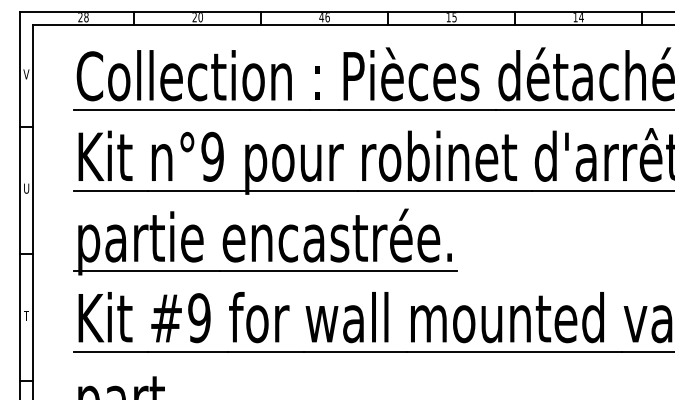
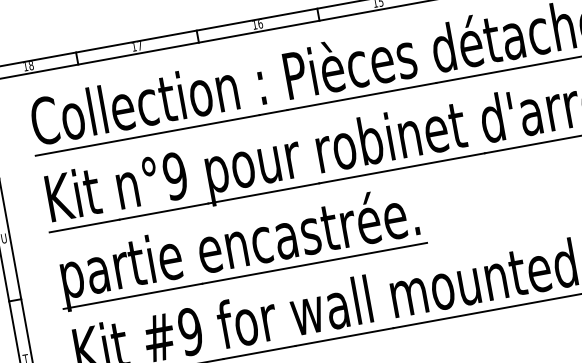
text: (80, 17) -> (25, 66), 28 -> 18
text: (197, 17) -> (136, 46), 20 -> 17
text: (321, 17) -> (254, 25), 46 -> 16

